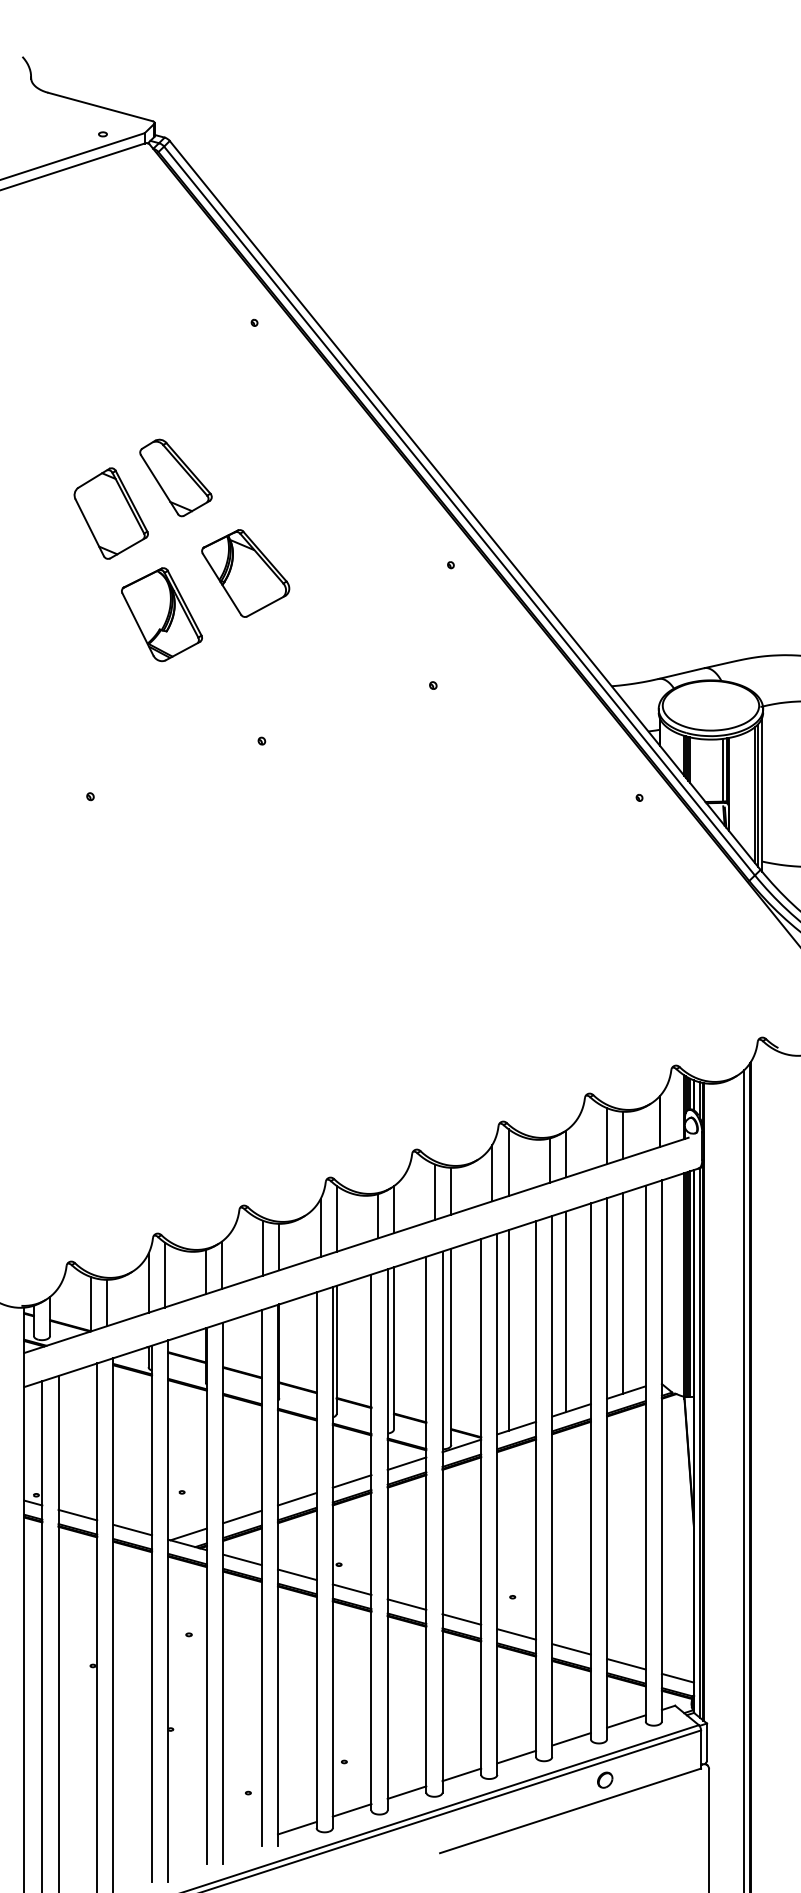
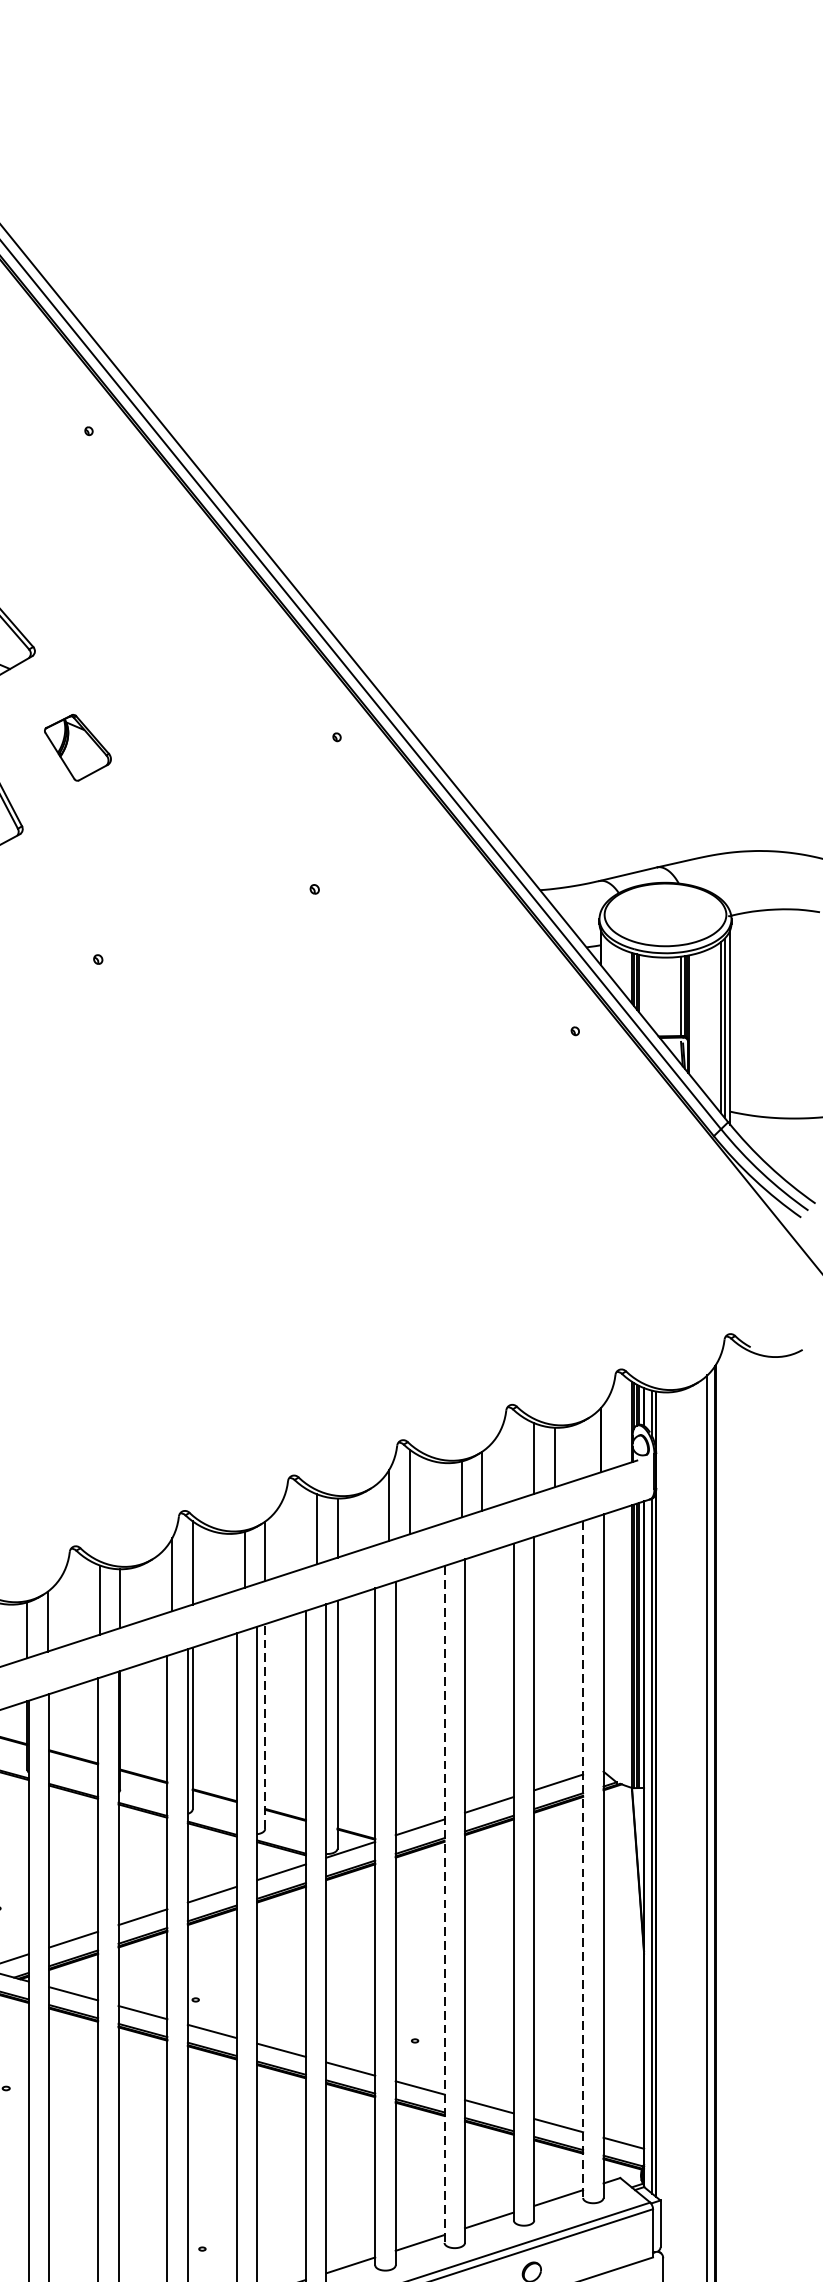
part: (245, 573) -> (77, 747), size x0.6
line: (623, 1292) -> (555, 1656), removed
line: (565, 1311) -> (481, 1680), removed
line: (508, 1330) -> (409, 1704), removed
line: (394, 1347) -> (265, 1725), solid -> dashed
line: (645, 1453) -> (582, 1859), solid -> dashed
line: (536, 1489) -> (445, 1904), solid -> dashed

